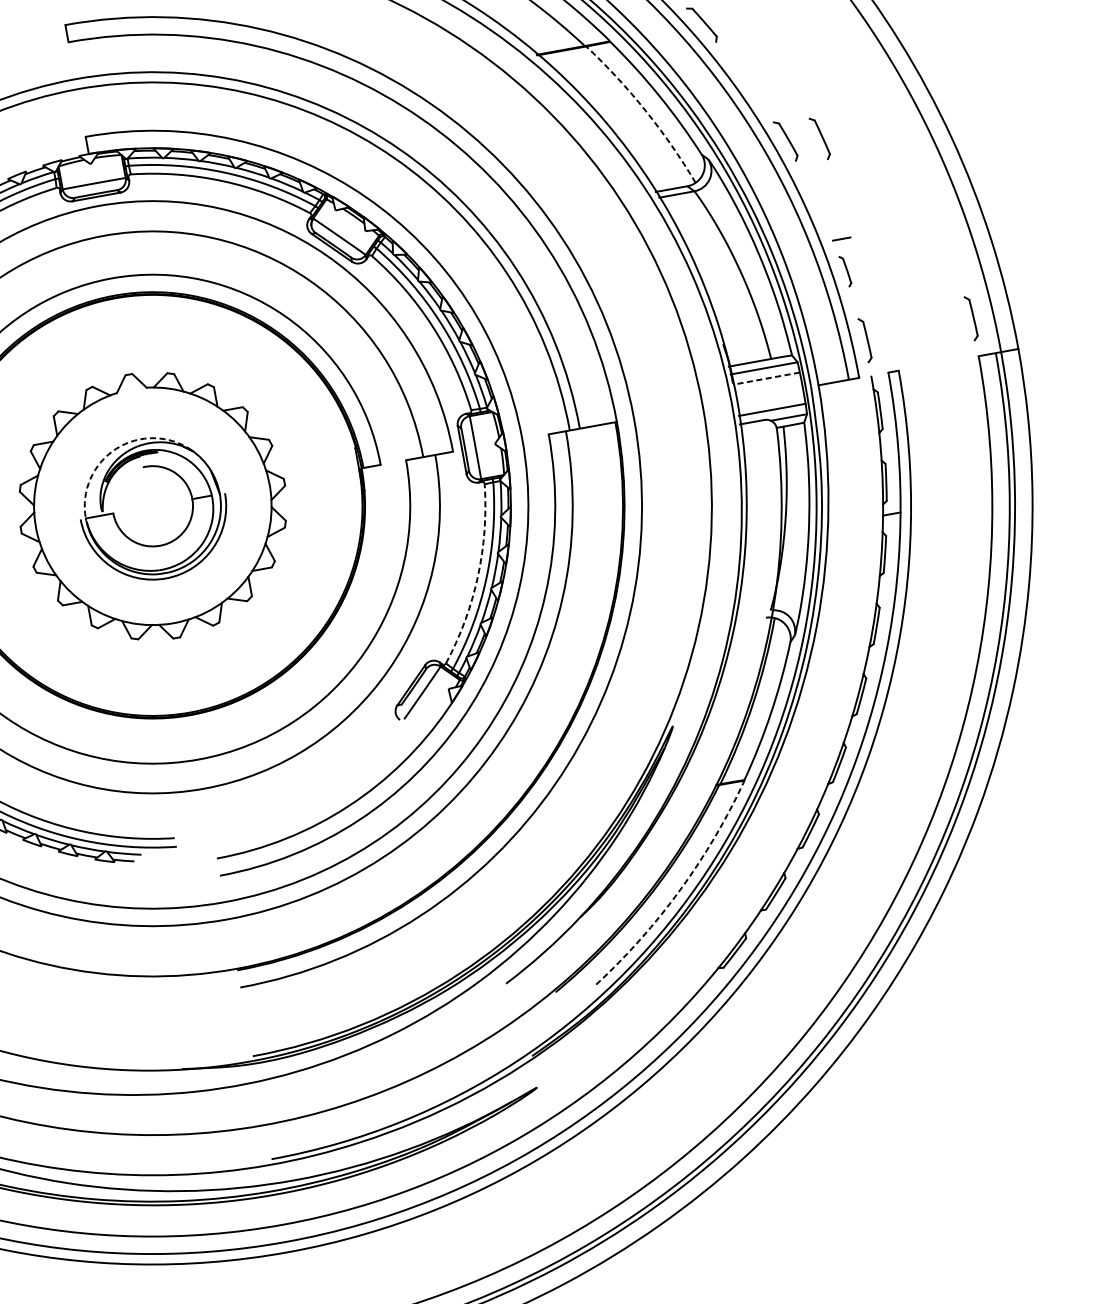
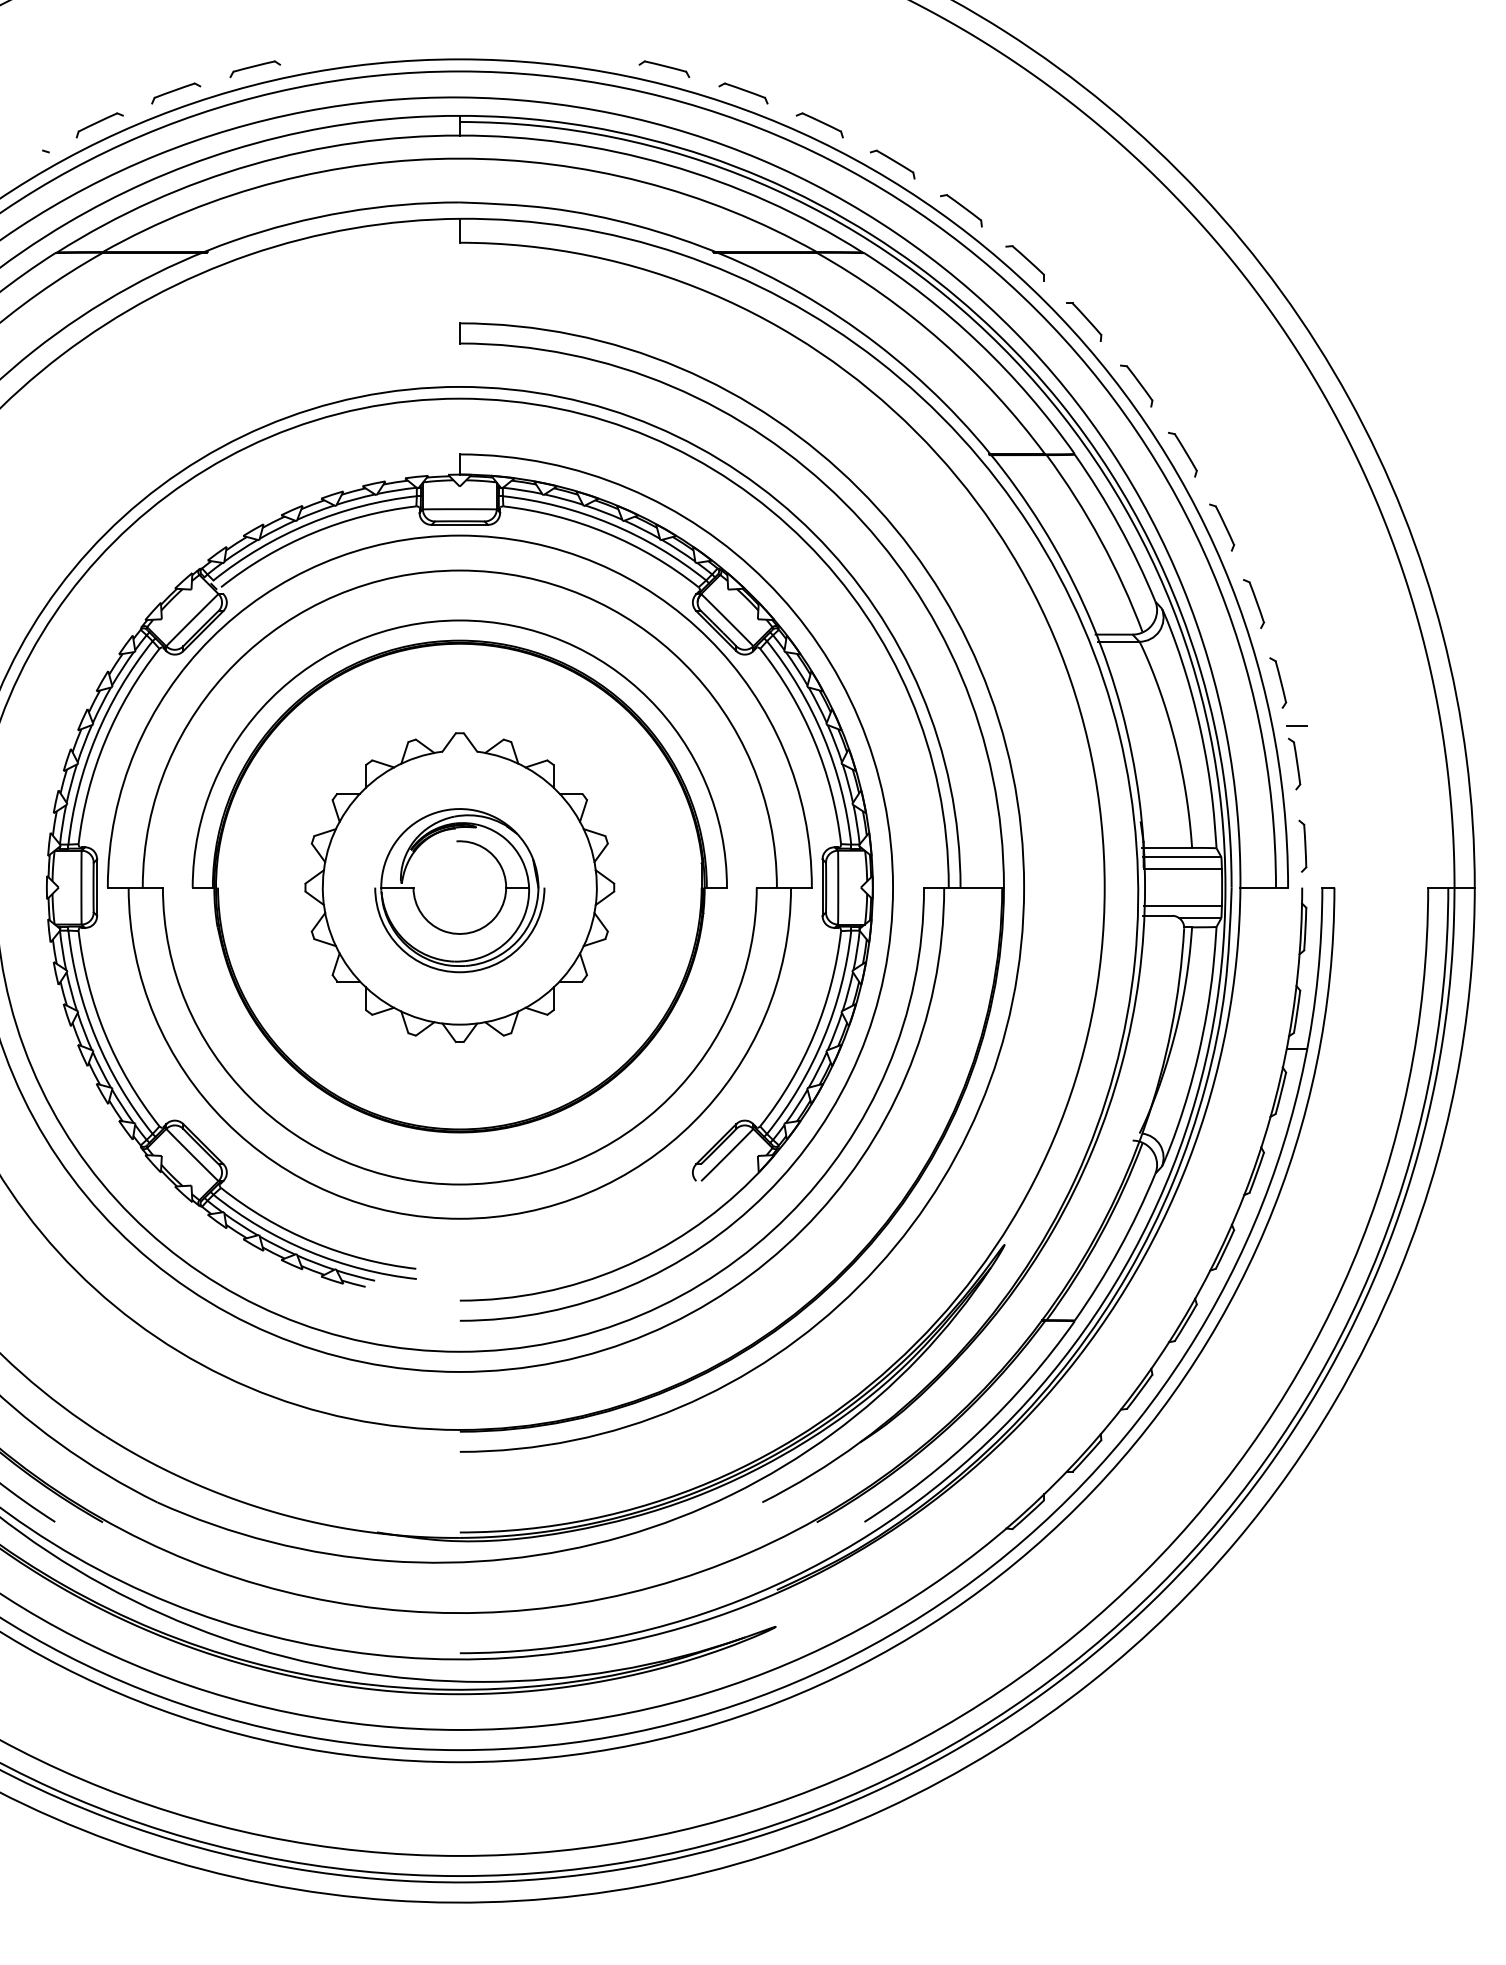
part: (747, 80) -> (1222, 527), added
arc: (645, 110) -> (1100, 540), dashed -> solid
part: (820, 138) -> (1278, 682), moved
part: (845, 271) -> (1294, 763), size x1.43
part: (971, 317) -> (1427, 842), removed
line: (766, 378) -> (1182, 869), dashed -> solid
arc: (115, 448) -> (429, 814), dashed -> solid
arc: (478, 576) -> (814, 1034), dashed -> solid
arc: (680, 889) -> (979, 1431), dashed -> solid

